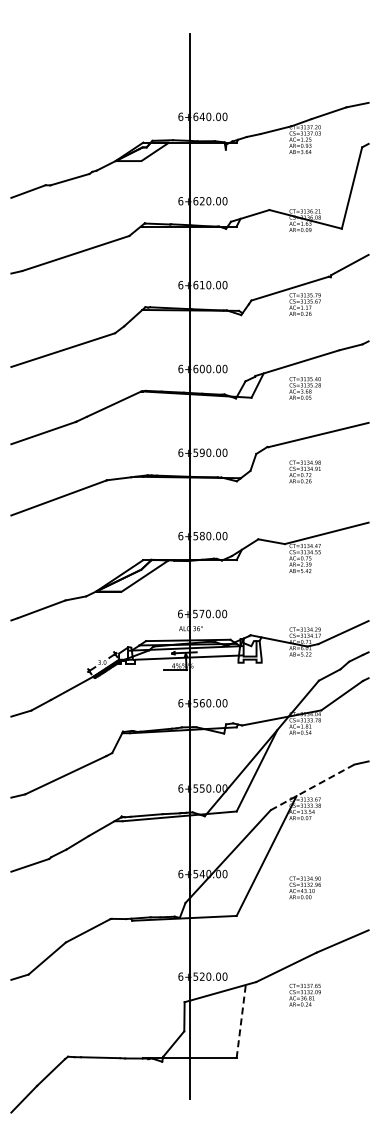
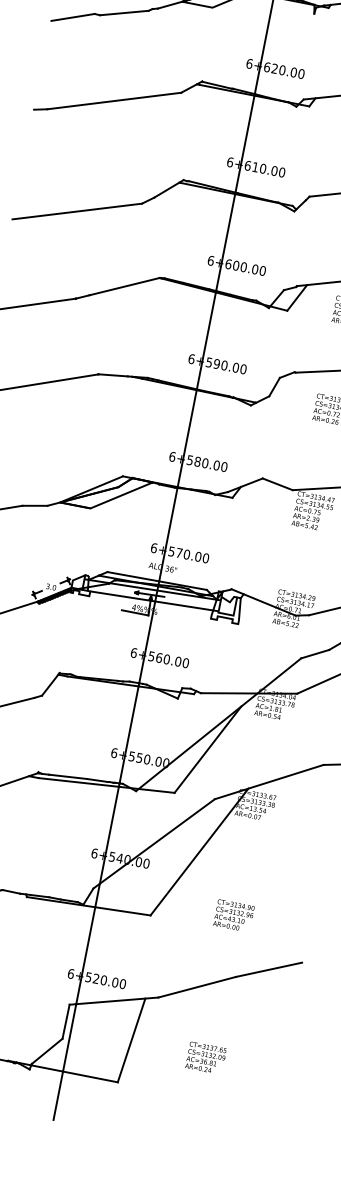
line: (312, 787) -> (269, 782), dashed -> solid
text: (304, 887) -> (233, 915), moved
text: (304, 994) -> (205, 1057), moved
line: (241, 1021) -> (131, 1040), dashed -> solid

